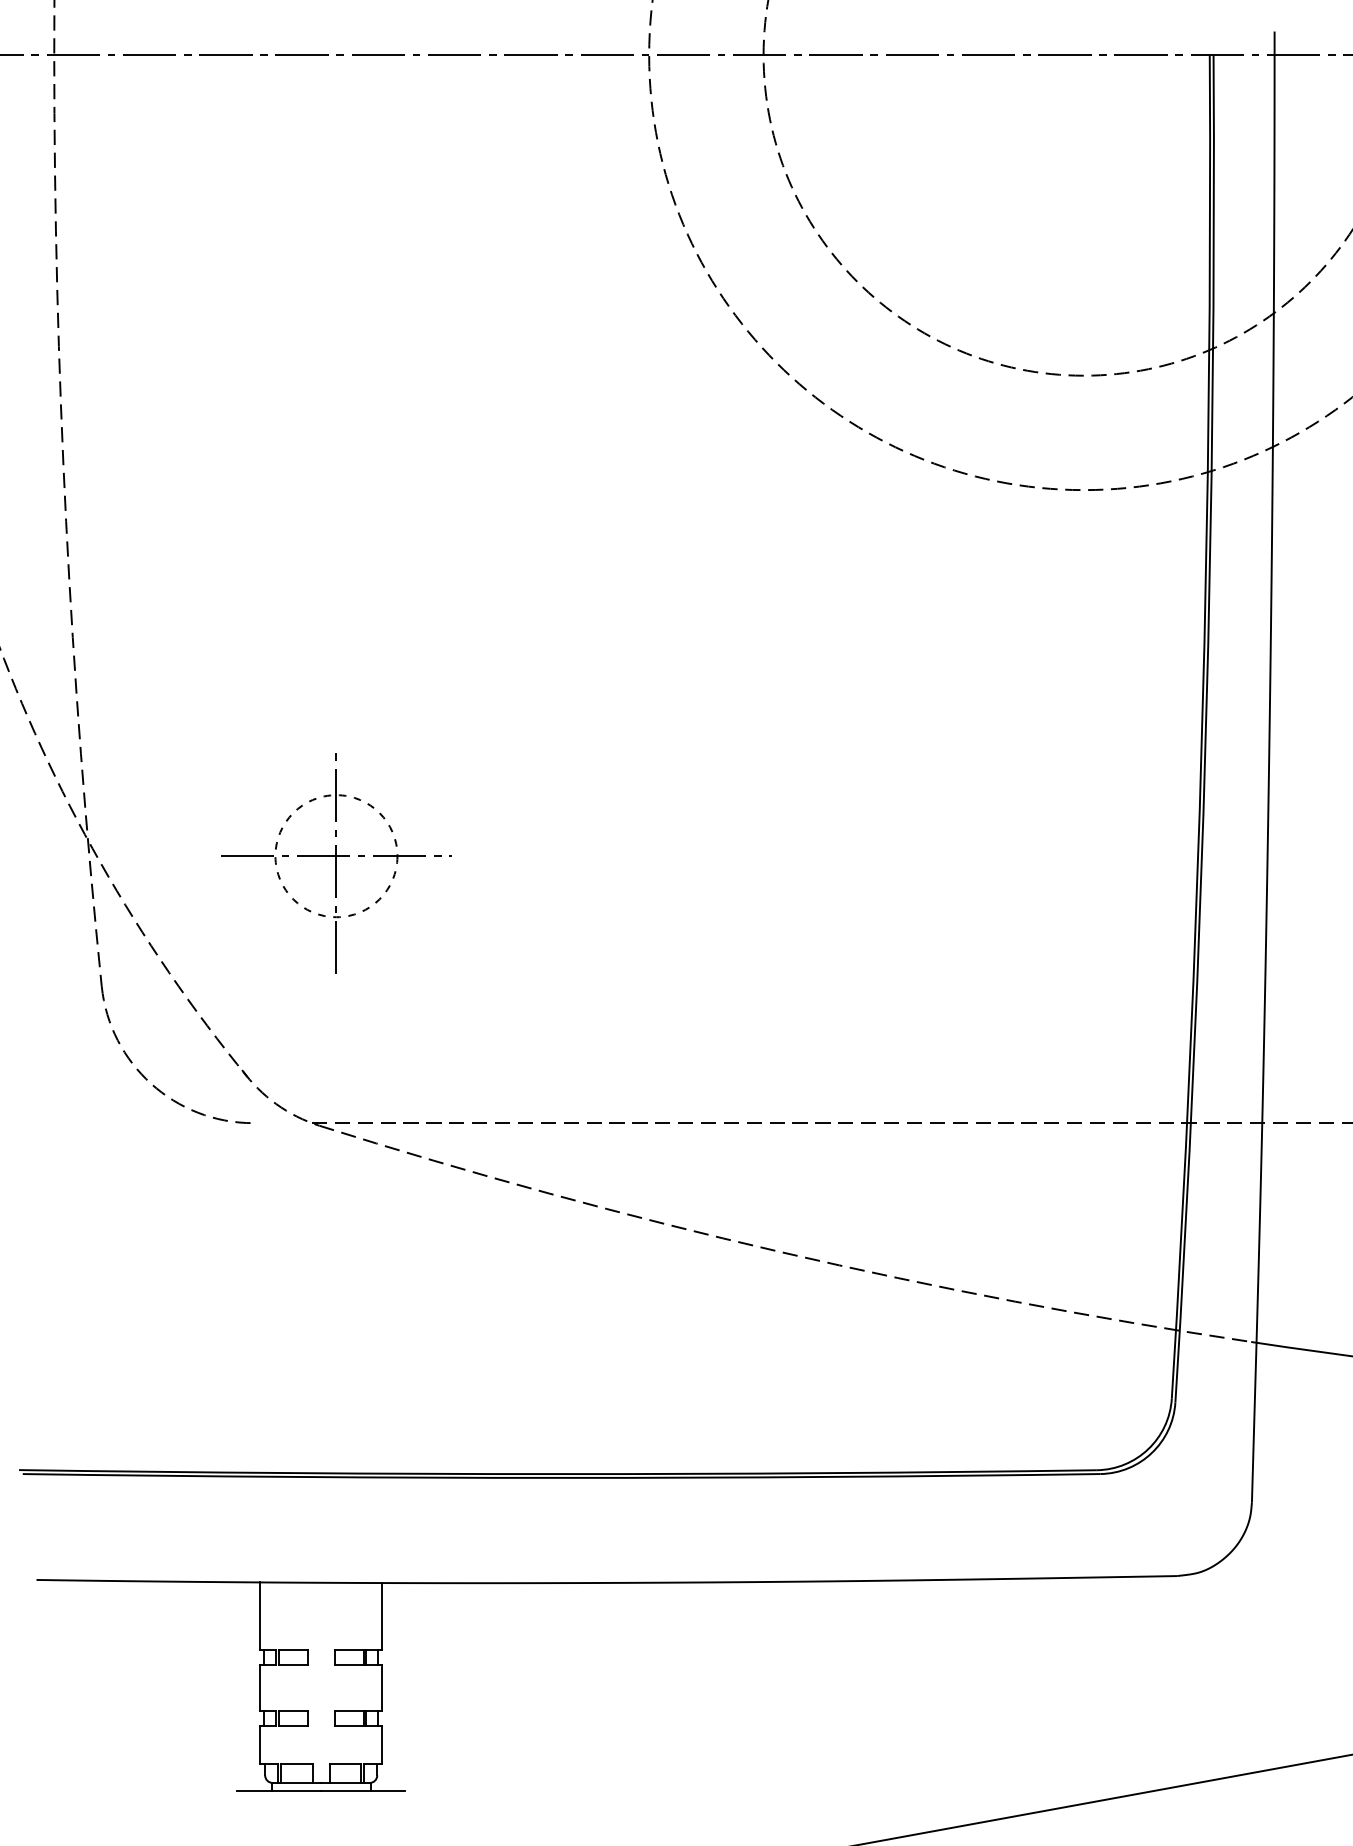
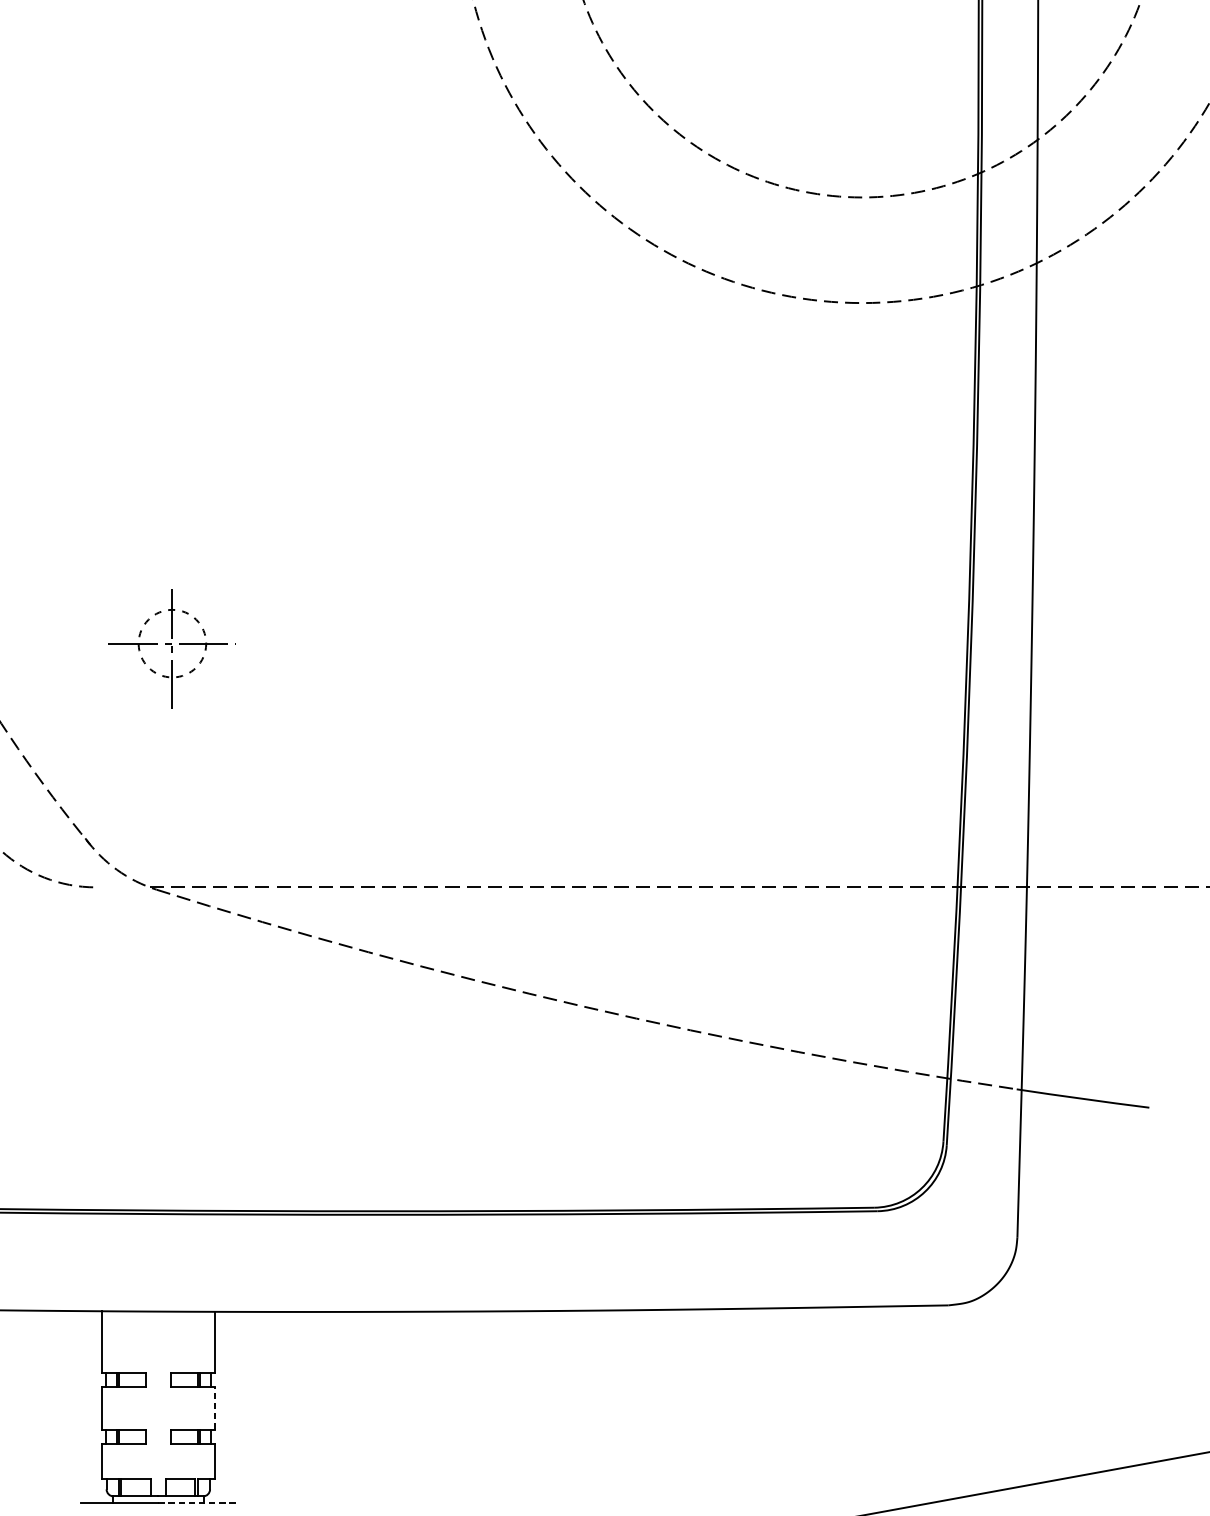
part: (336, 863) -> (172, 647), size x0.6
line: (382, 1687) -> (214, 1408), solid -> dashed
line: (363, 1790) -> (197, 1503), solid -> dashed

